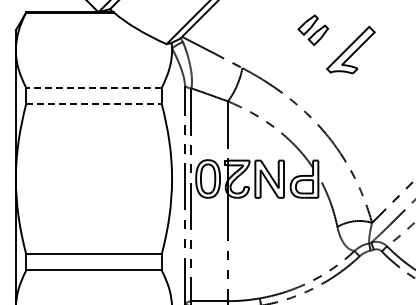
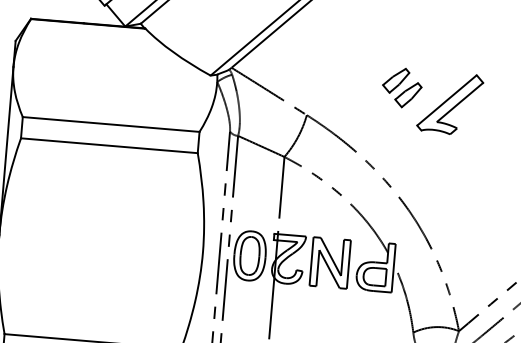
part: (313, 30) -> (402, 88), moved
line: (94, 87) -> (111, 124), dashed -> solid
line: (94, 104) -> (109, 146), dashed -> solid

